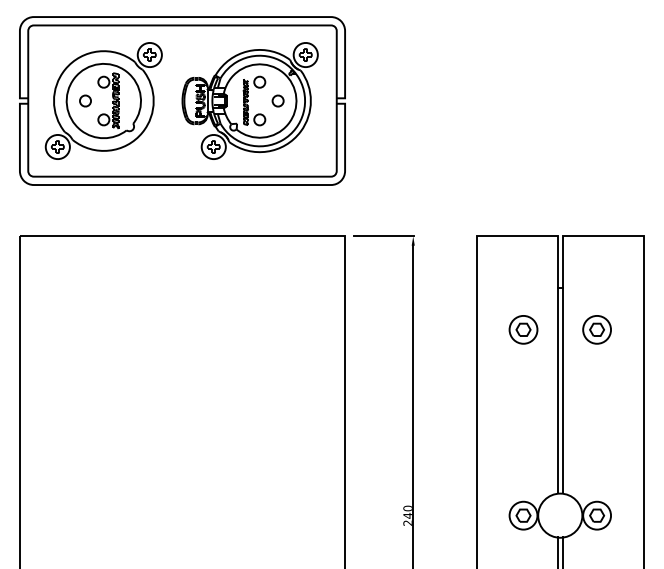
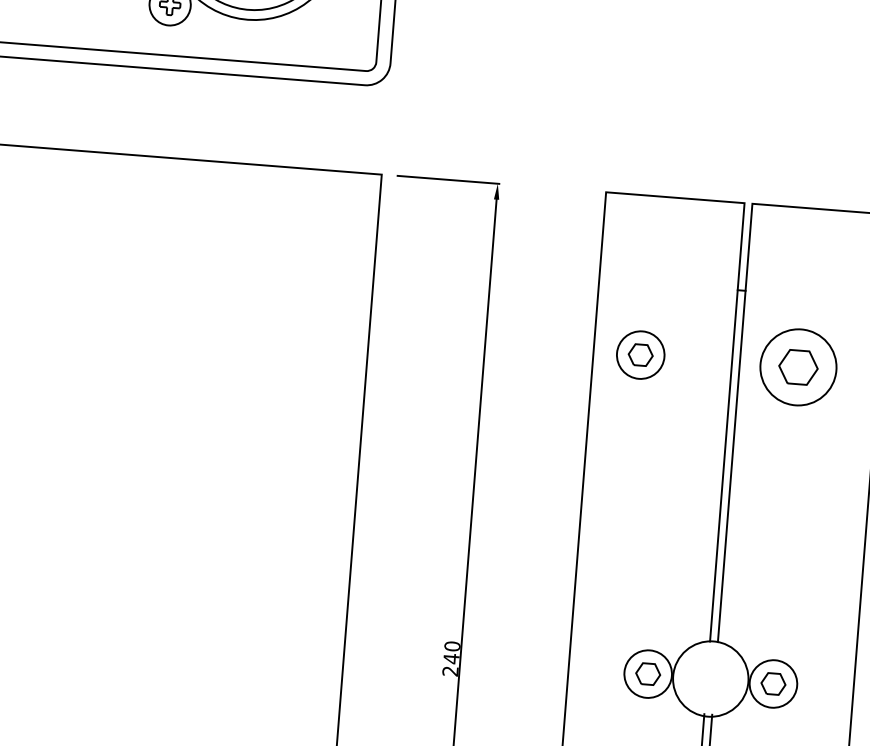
part: (523, 329) -> (640, 354), moved
part: (596, 329) -> (797, 366), size x1.6

